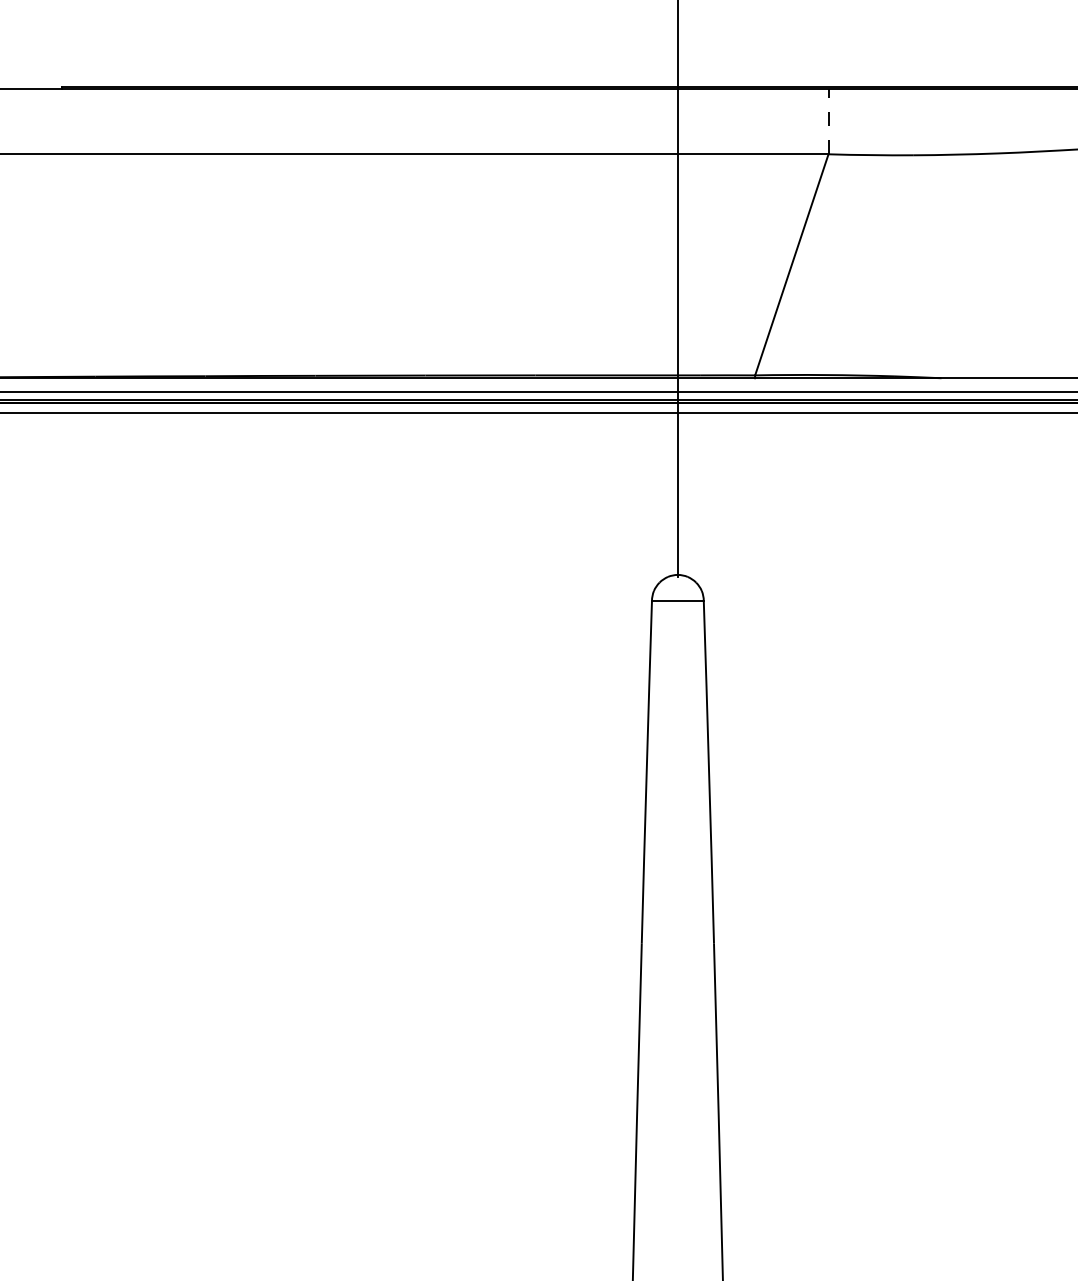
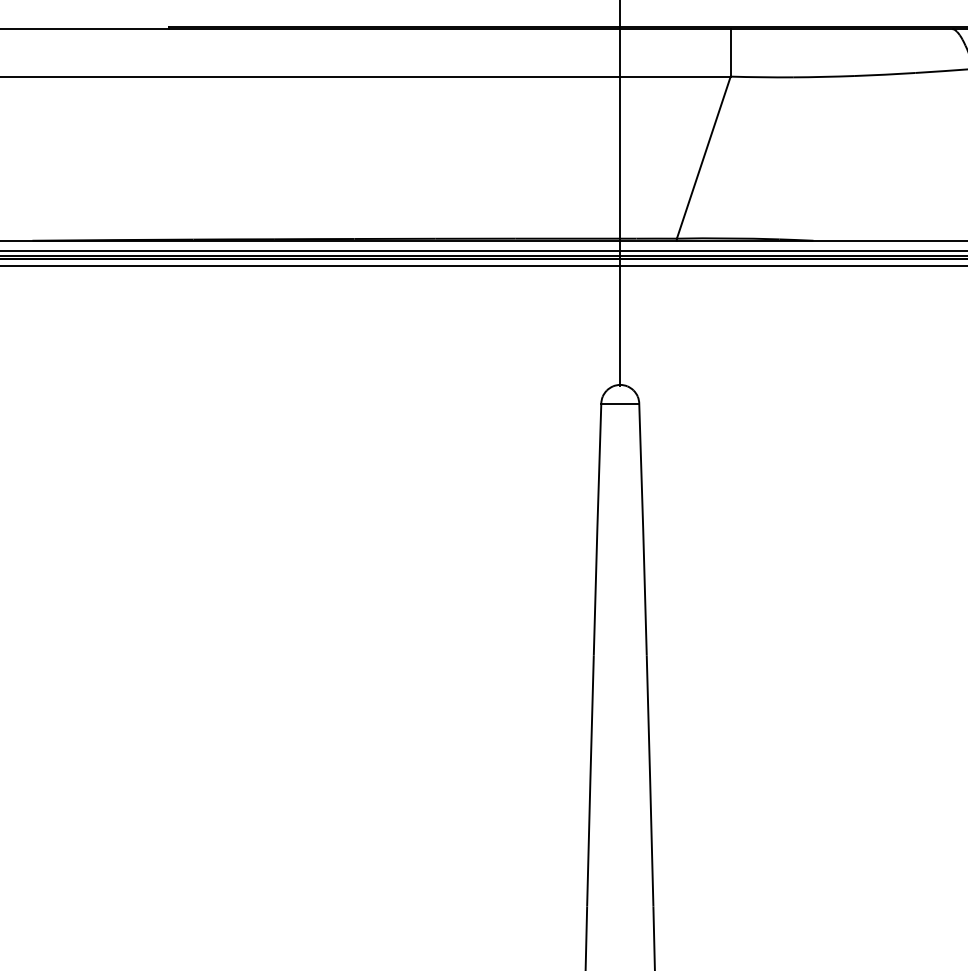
line: (828, 121) -> (730, 52), dashed -> solid

